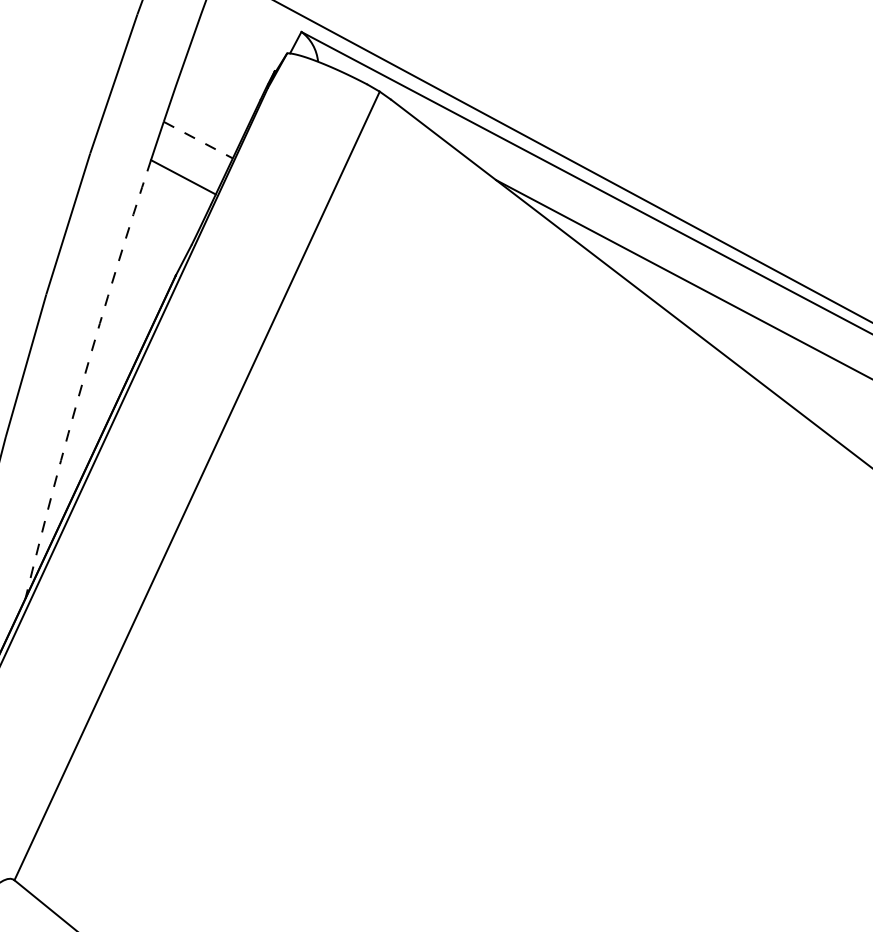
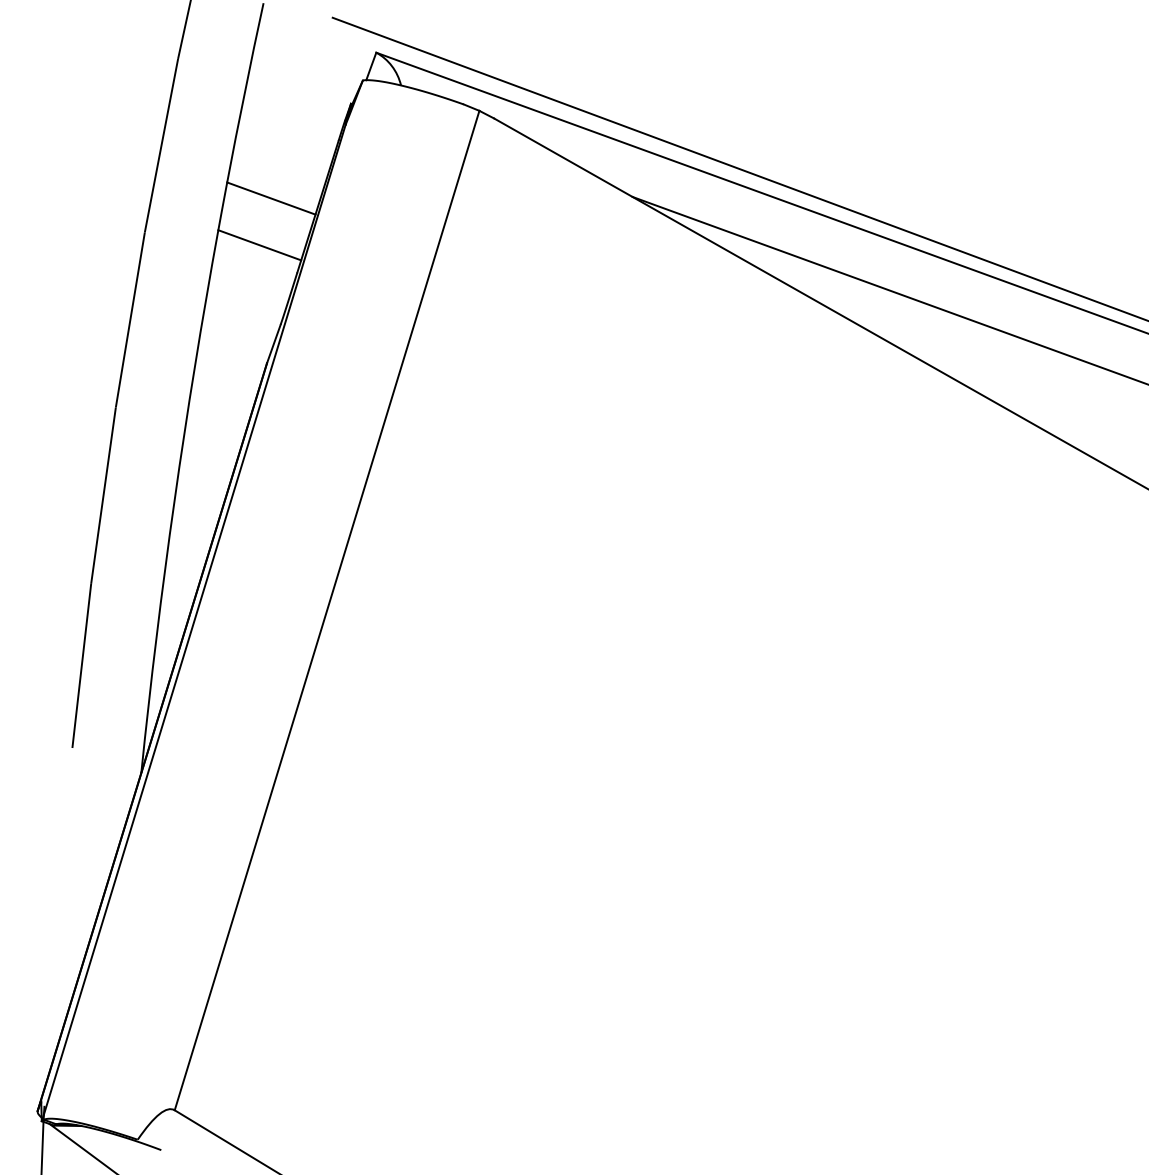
line: (198, 140) -> (271, 198), dashed -> solid
arc: (83, 377) -> (174, 500), dashed -> solid

